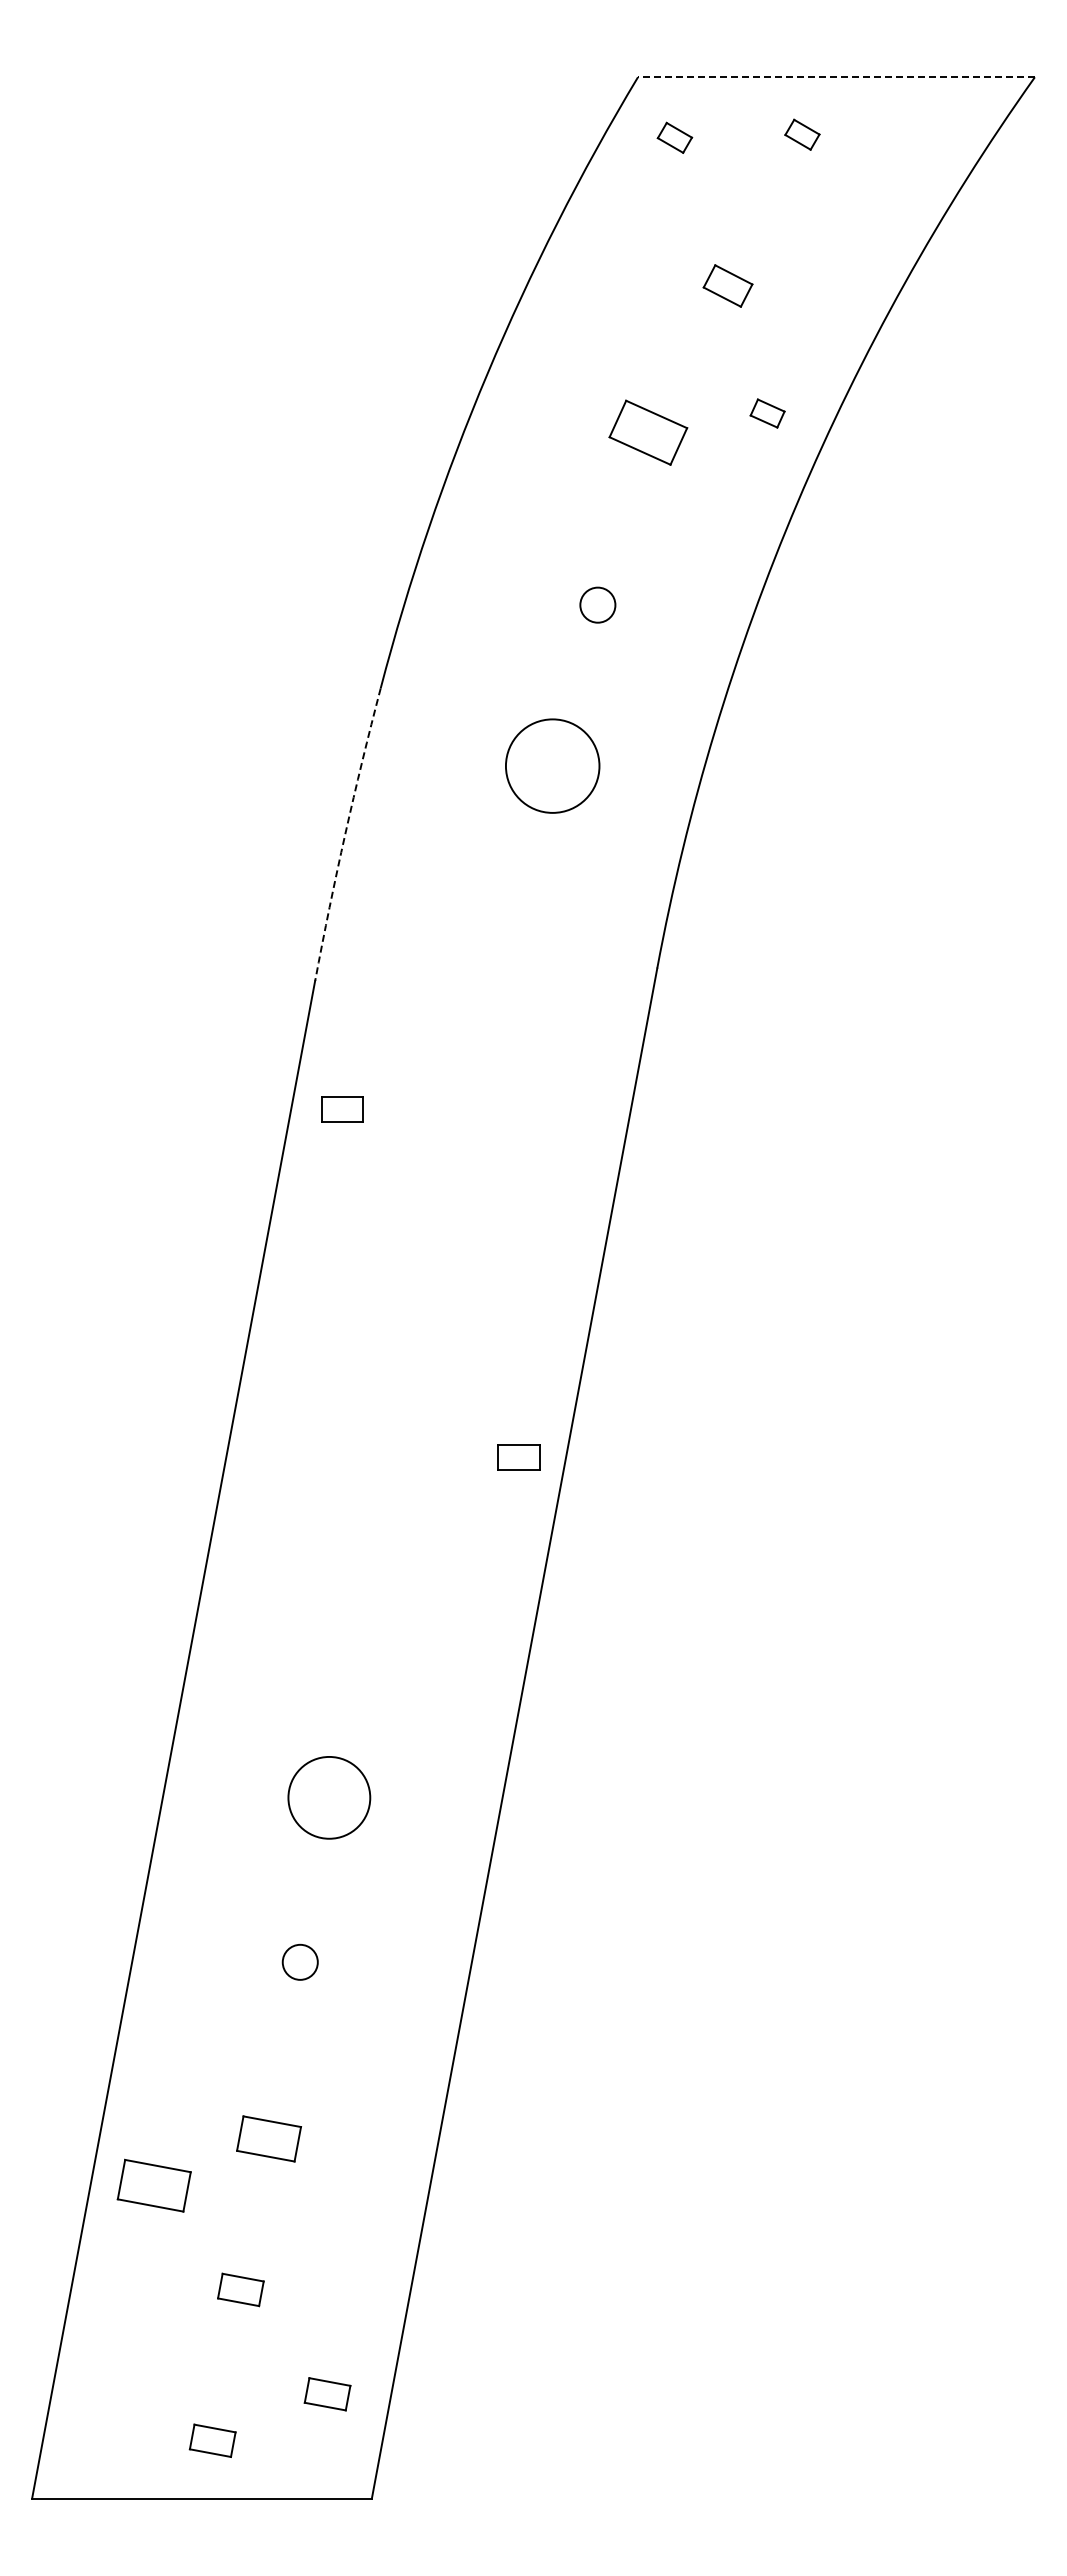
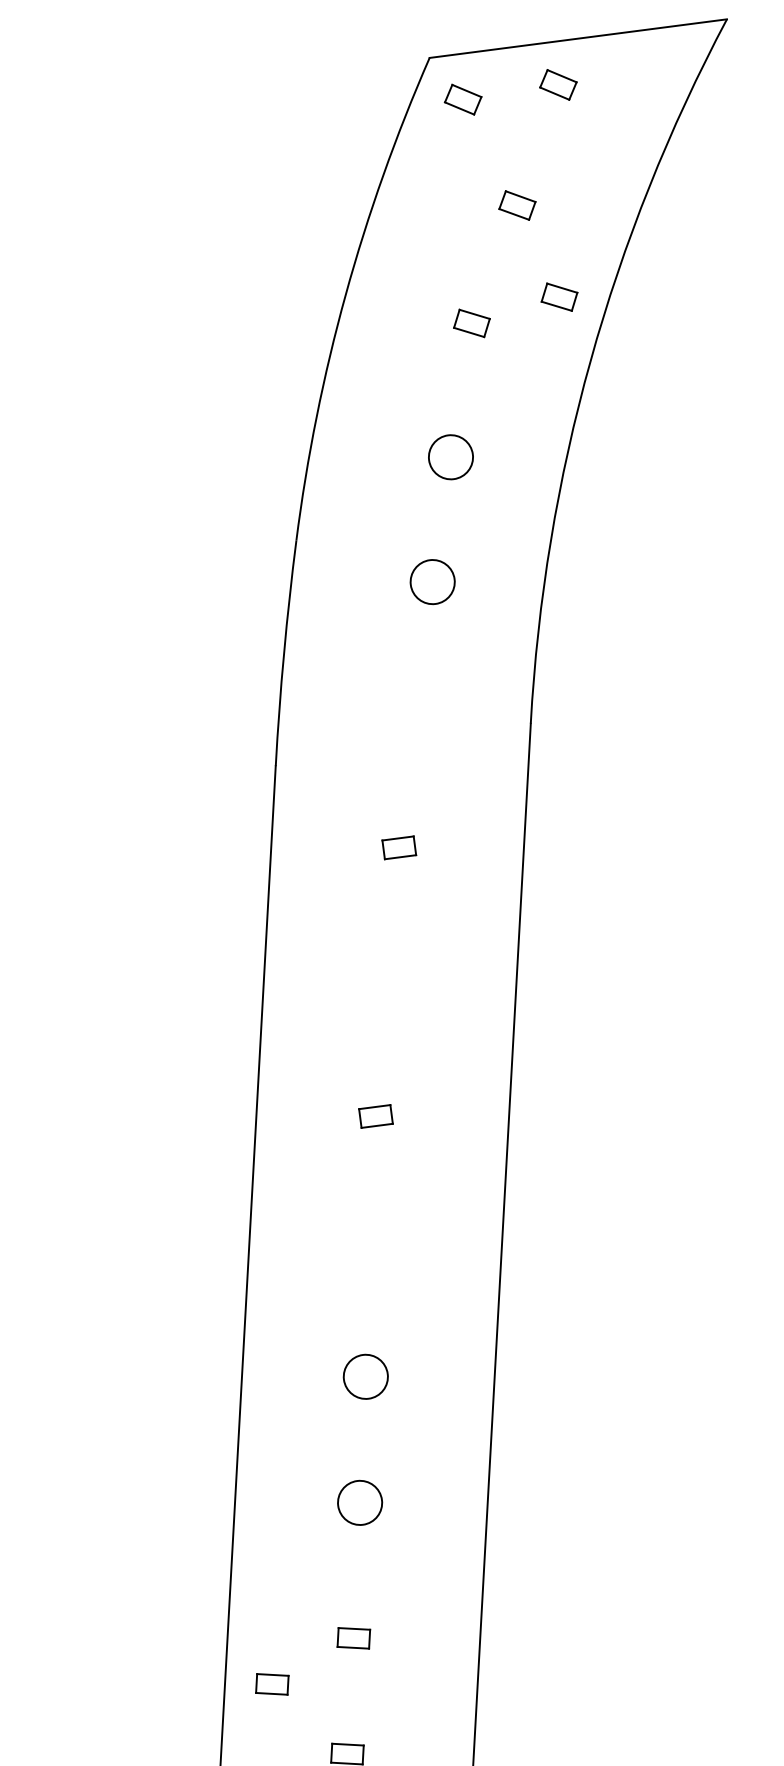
line: (835, 77) -> (577, 38), dashed -> solid
part: (802, 134) -> (558, 84), size x1.43
part: (674, 137) -> (462, 99), size x1.43
part: (767, 413) -> (559, 297), size x1.43
part: (647, 433) -> (471, 323), size x0.62
circle: (597, 604) -> (450, 456), size x1.67
circle: (552, 765) -> (432, 581), size x0.62
arc: (345, 834) -> (284, 653), dashed -> solid
part: (342, 1109) -> (399, 848), moved
part: (518, 1457) -> (375, 1116), moved
circle: (329, 1797) -> (365, 1376), size x0.71
circle: (300, 1962) -> (360, 1503), size x1.67
part: (268, 2139) -> (353, 1638), size x0.71
part: (153, 2185) -> (271, 1684), size x0.62

